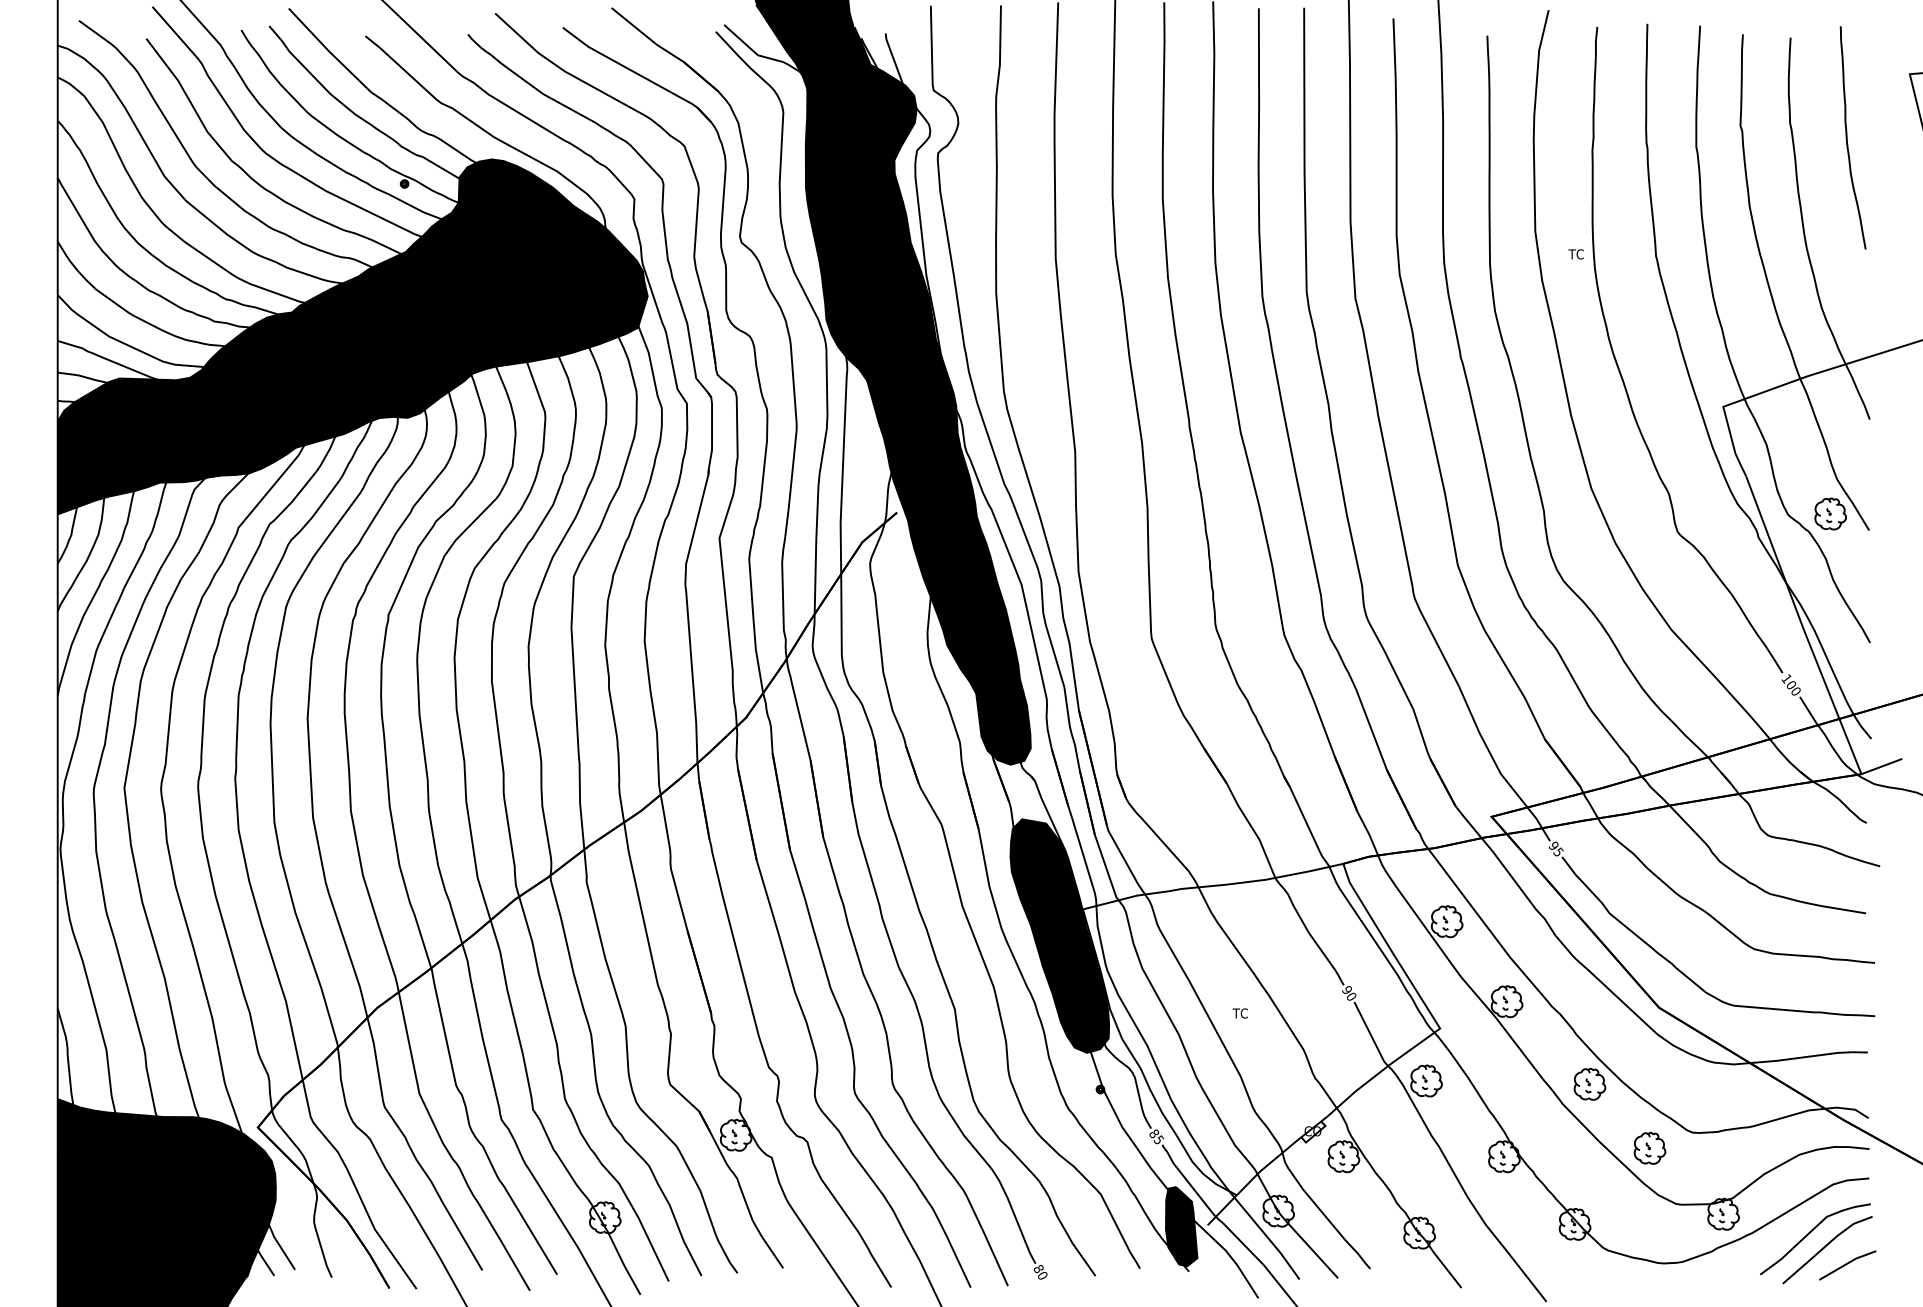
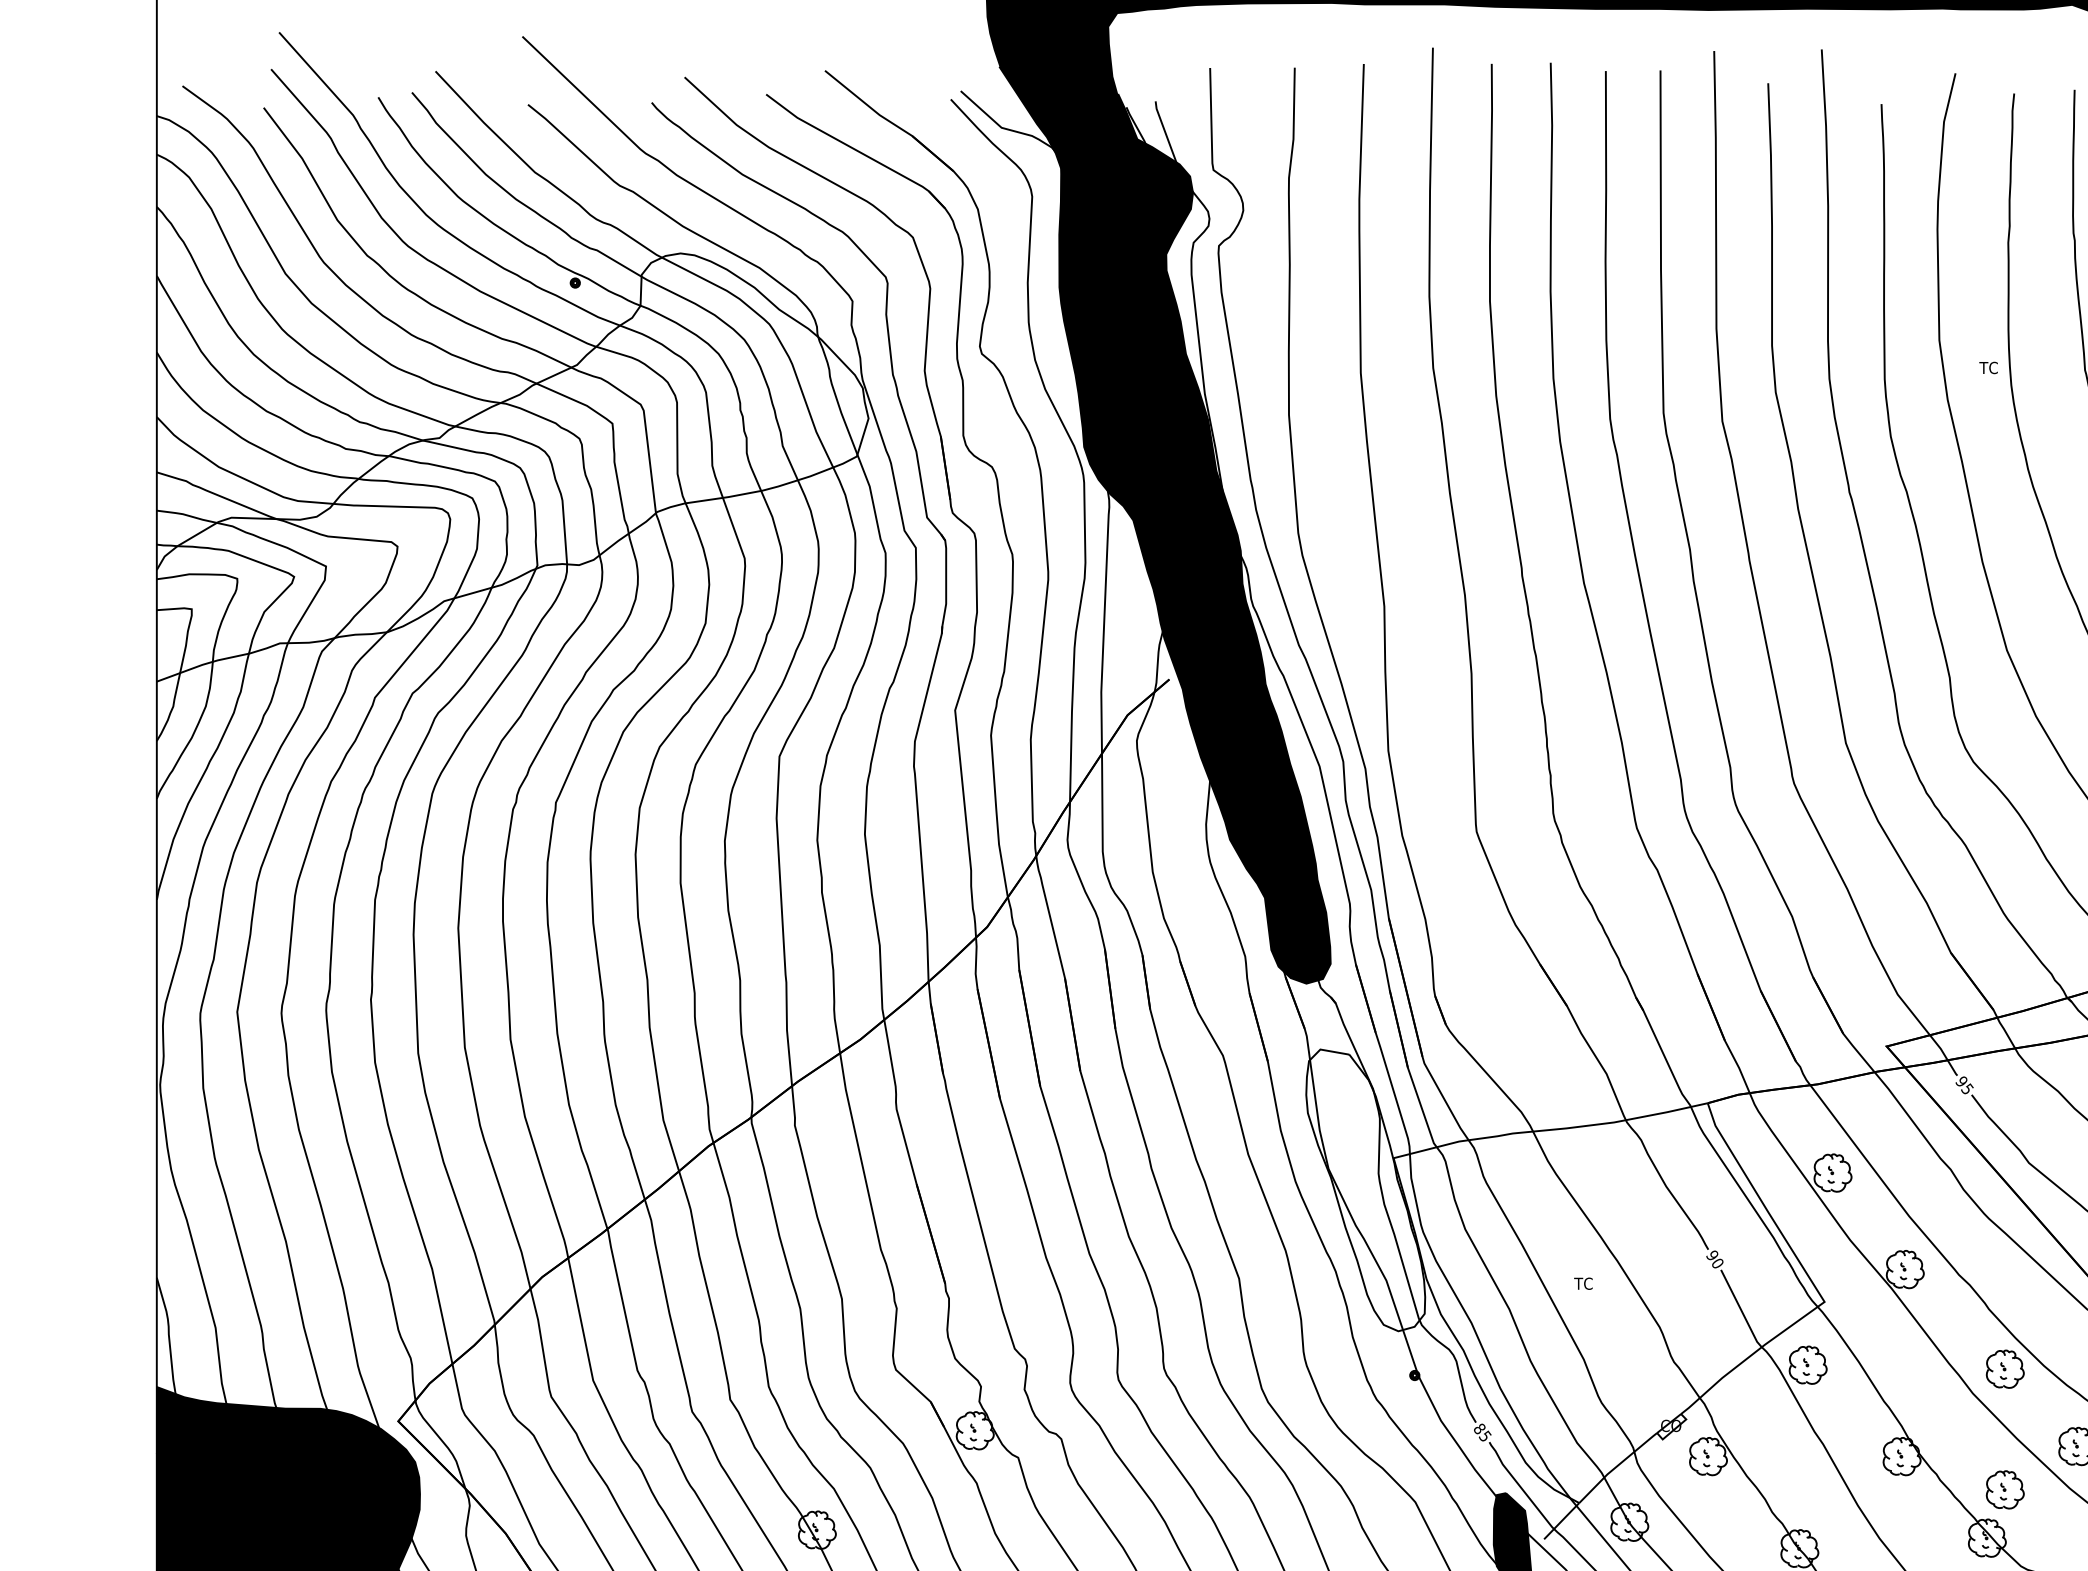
fill: (352, 336) -> (512, 467), removed
fill: (1059, 935) -> (1365, 1189), removed
part: (1589, 1184) -> (2004, 1490), added

